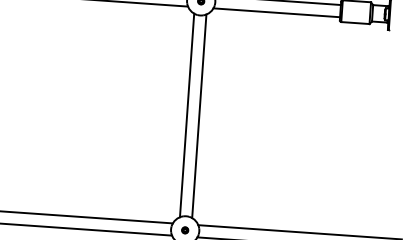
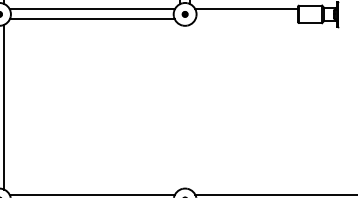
line: (276, 12) -> (246, 19), removed
line: (187, 114) -> (180, 106), removed
line: (199, 115) -> (190, 106), removed

